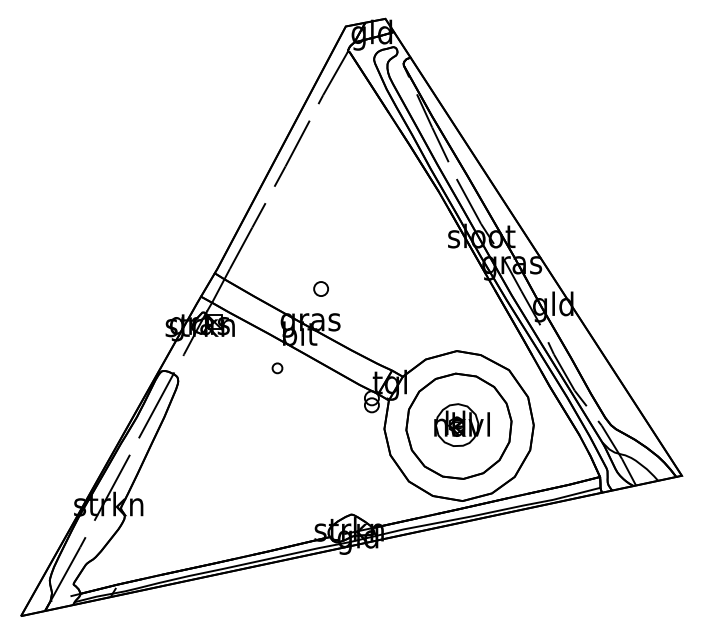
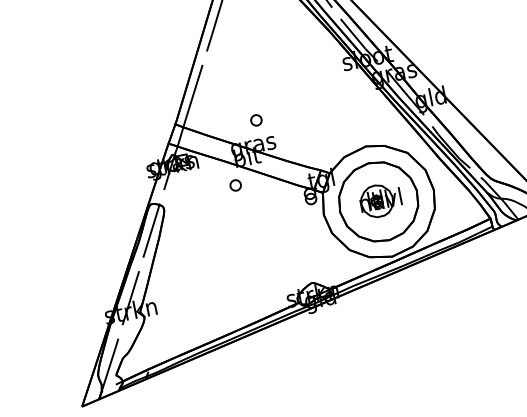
part: (277, 368) -> (235, 185), size x1.43

